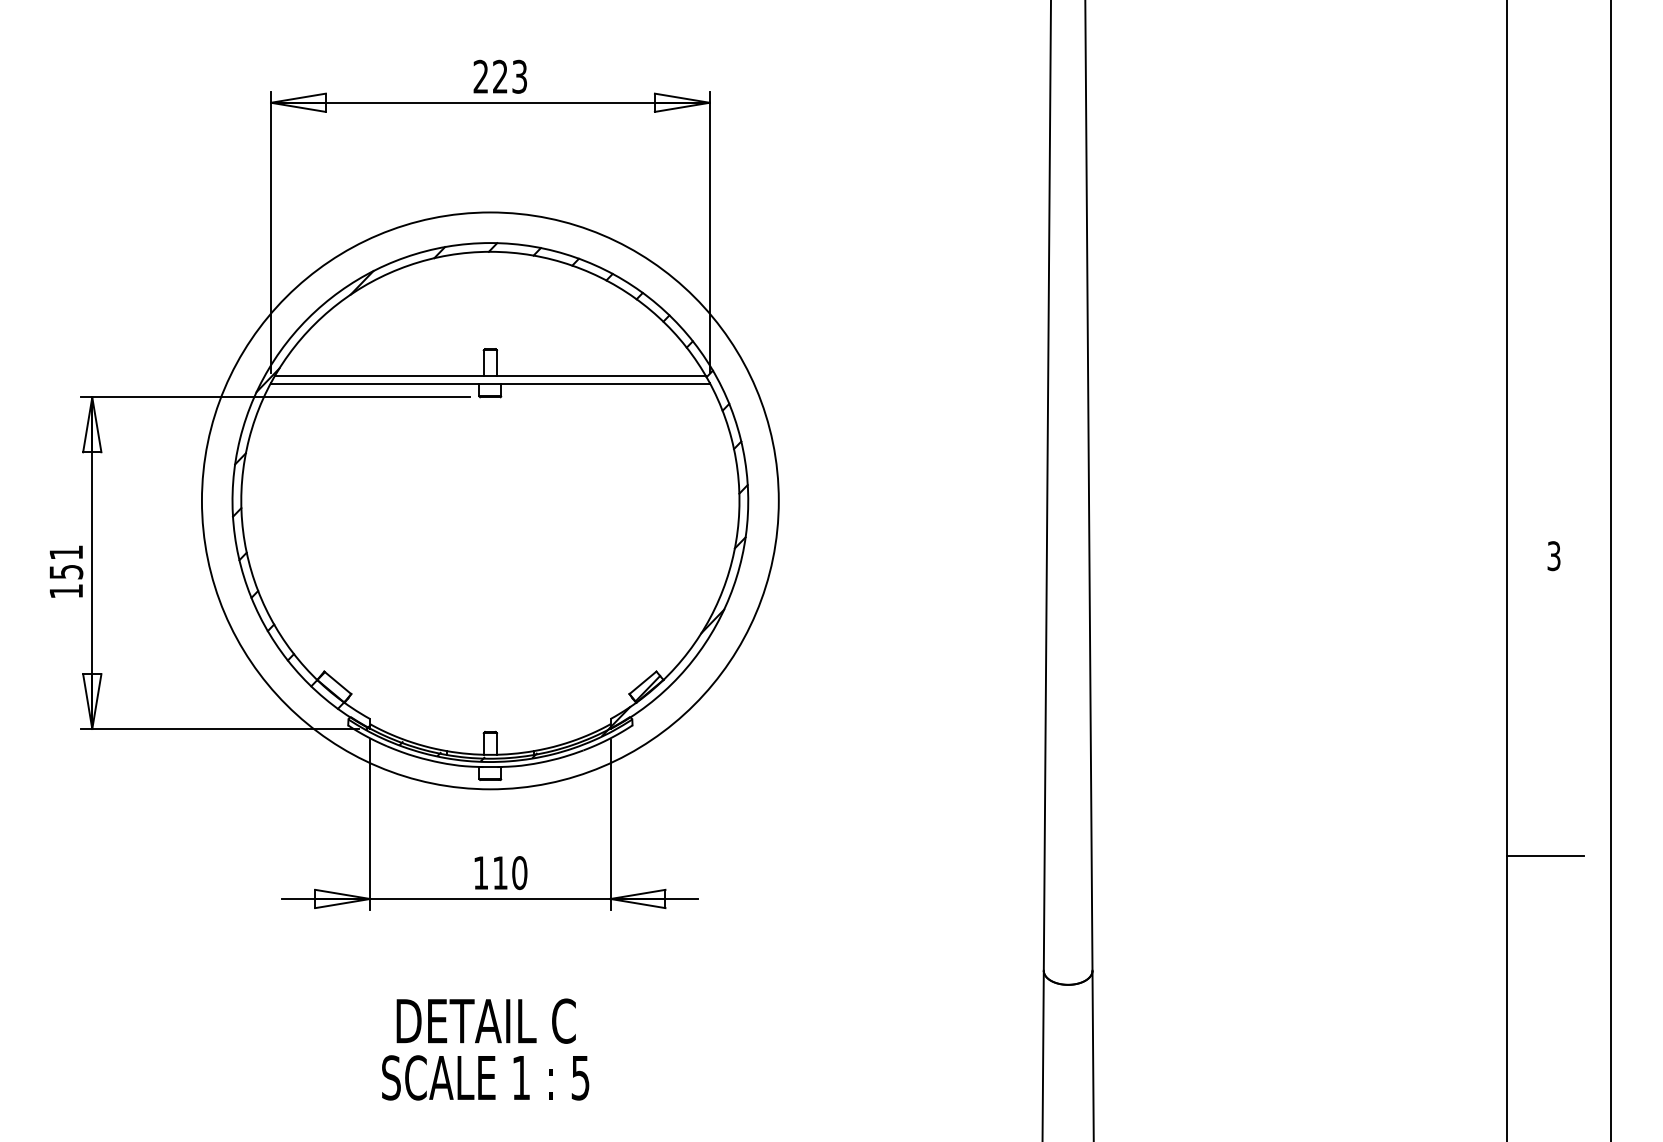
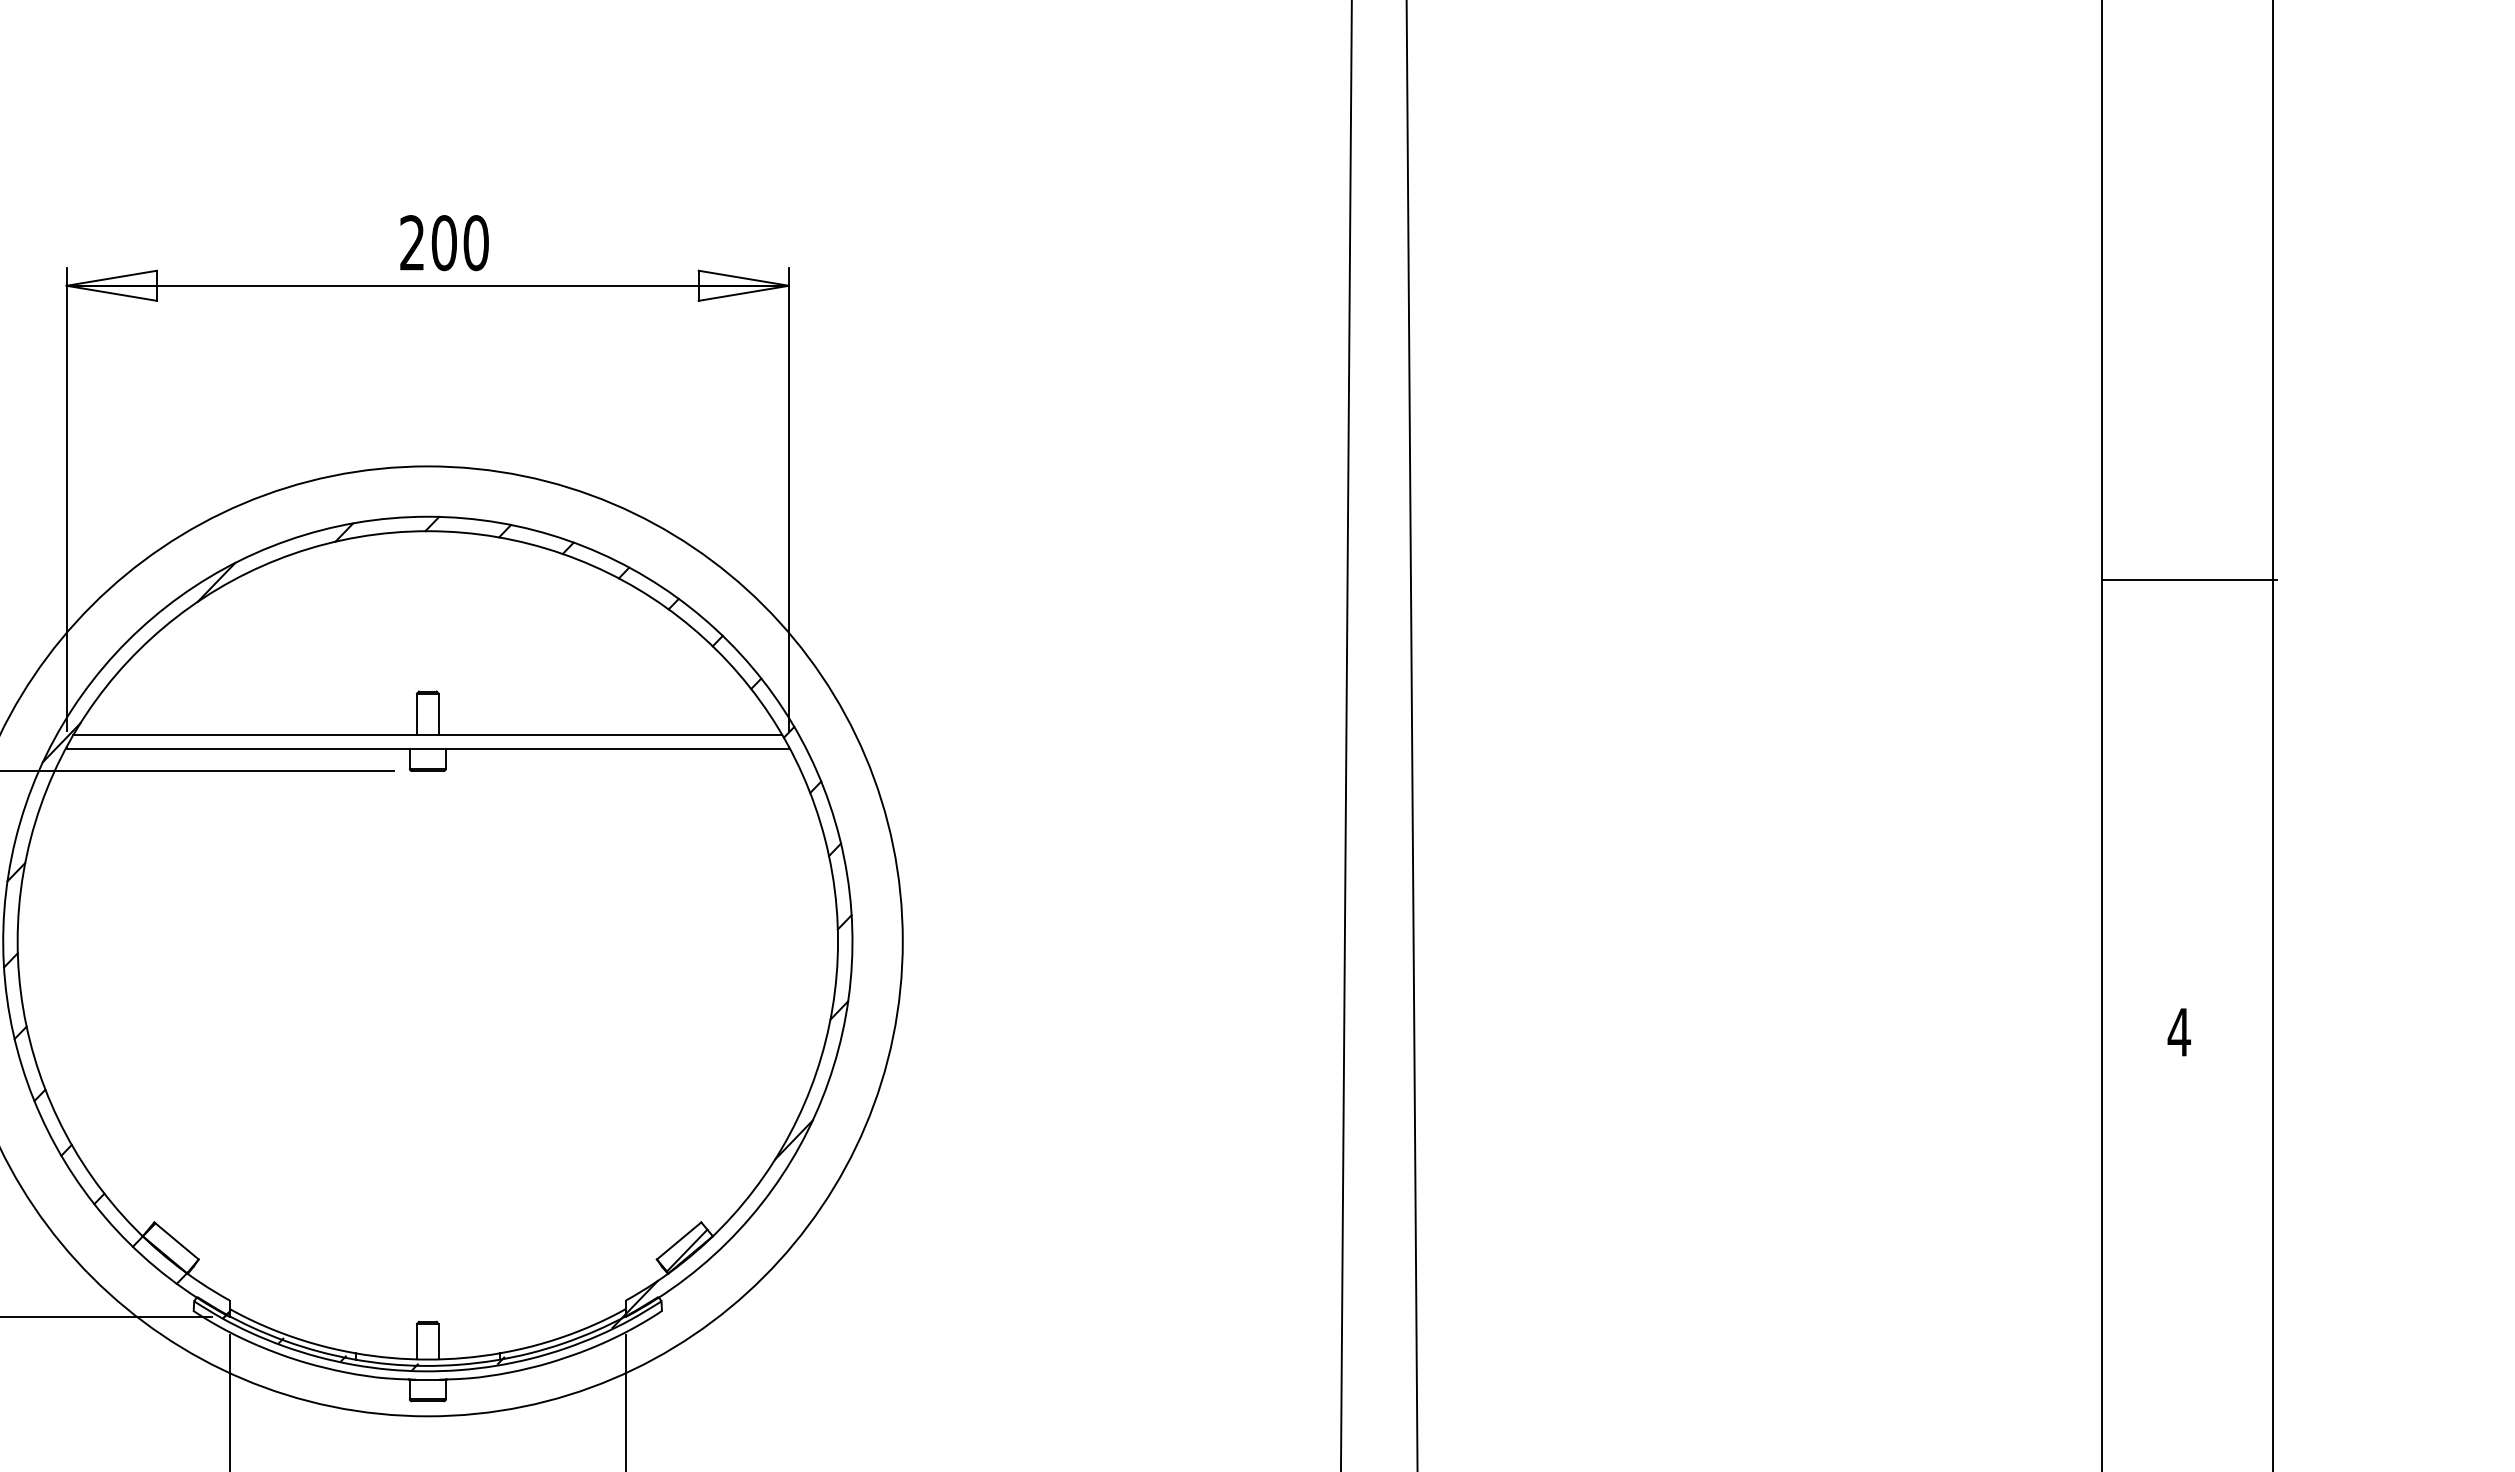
text: (509, 76) -> (459, 242), 223 -> 200
line: (1559, 281) -> (2188, 580), added
text: (1554, 556) -> (2180, 1032), 3 -> 4

